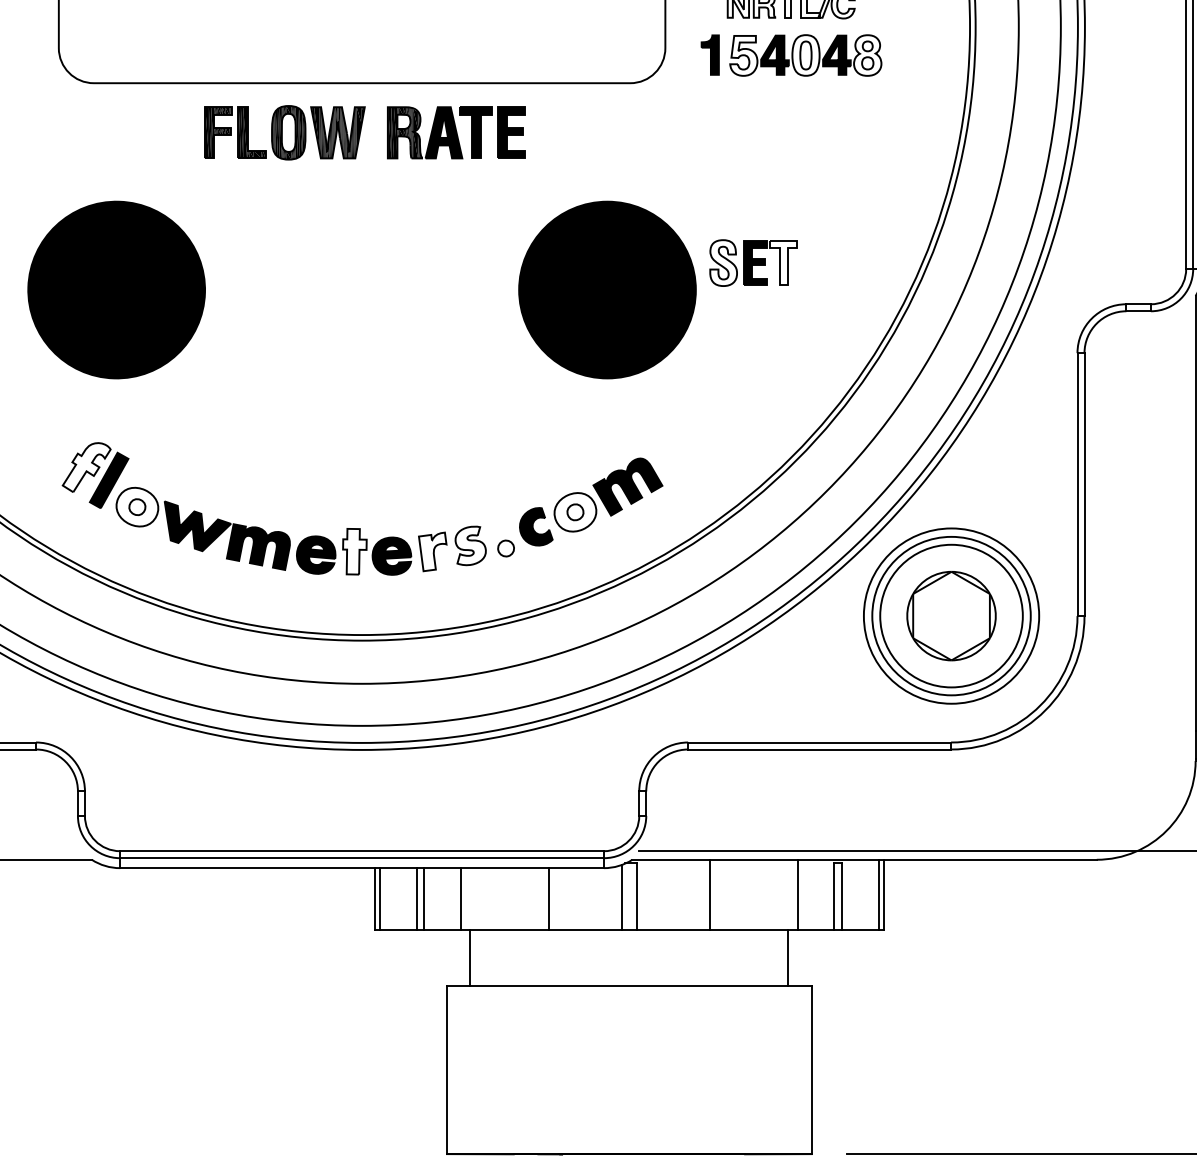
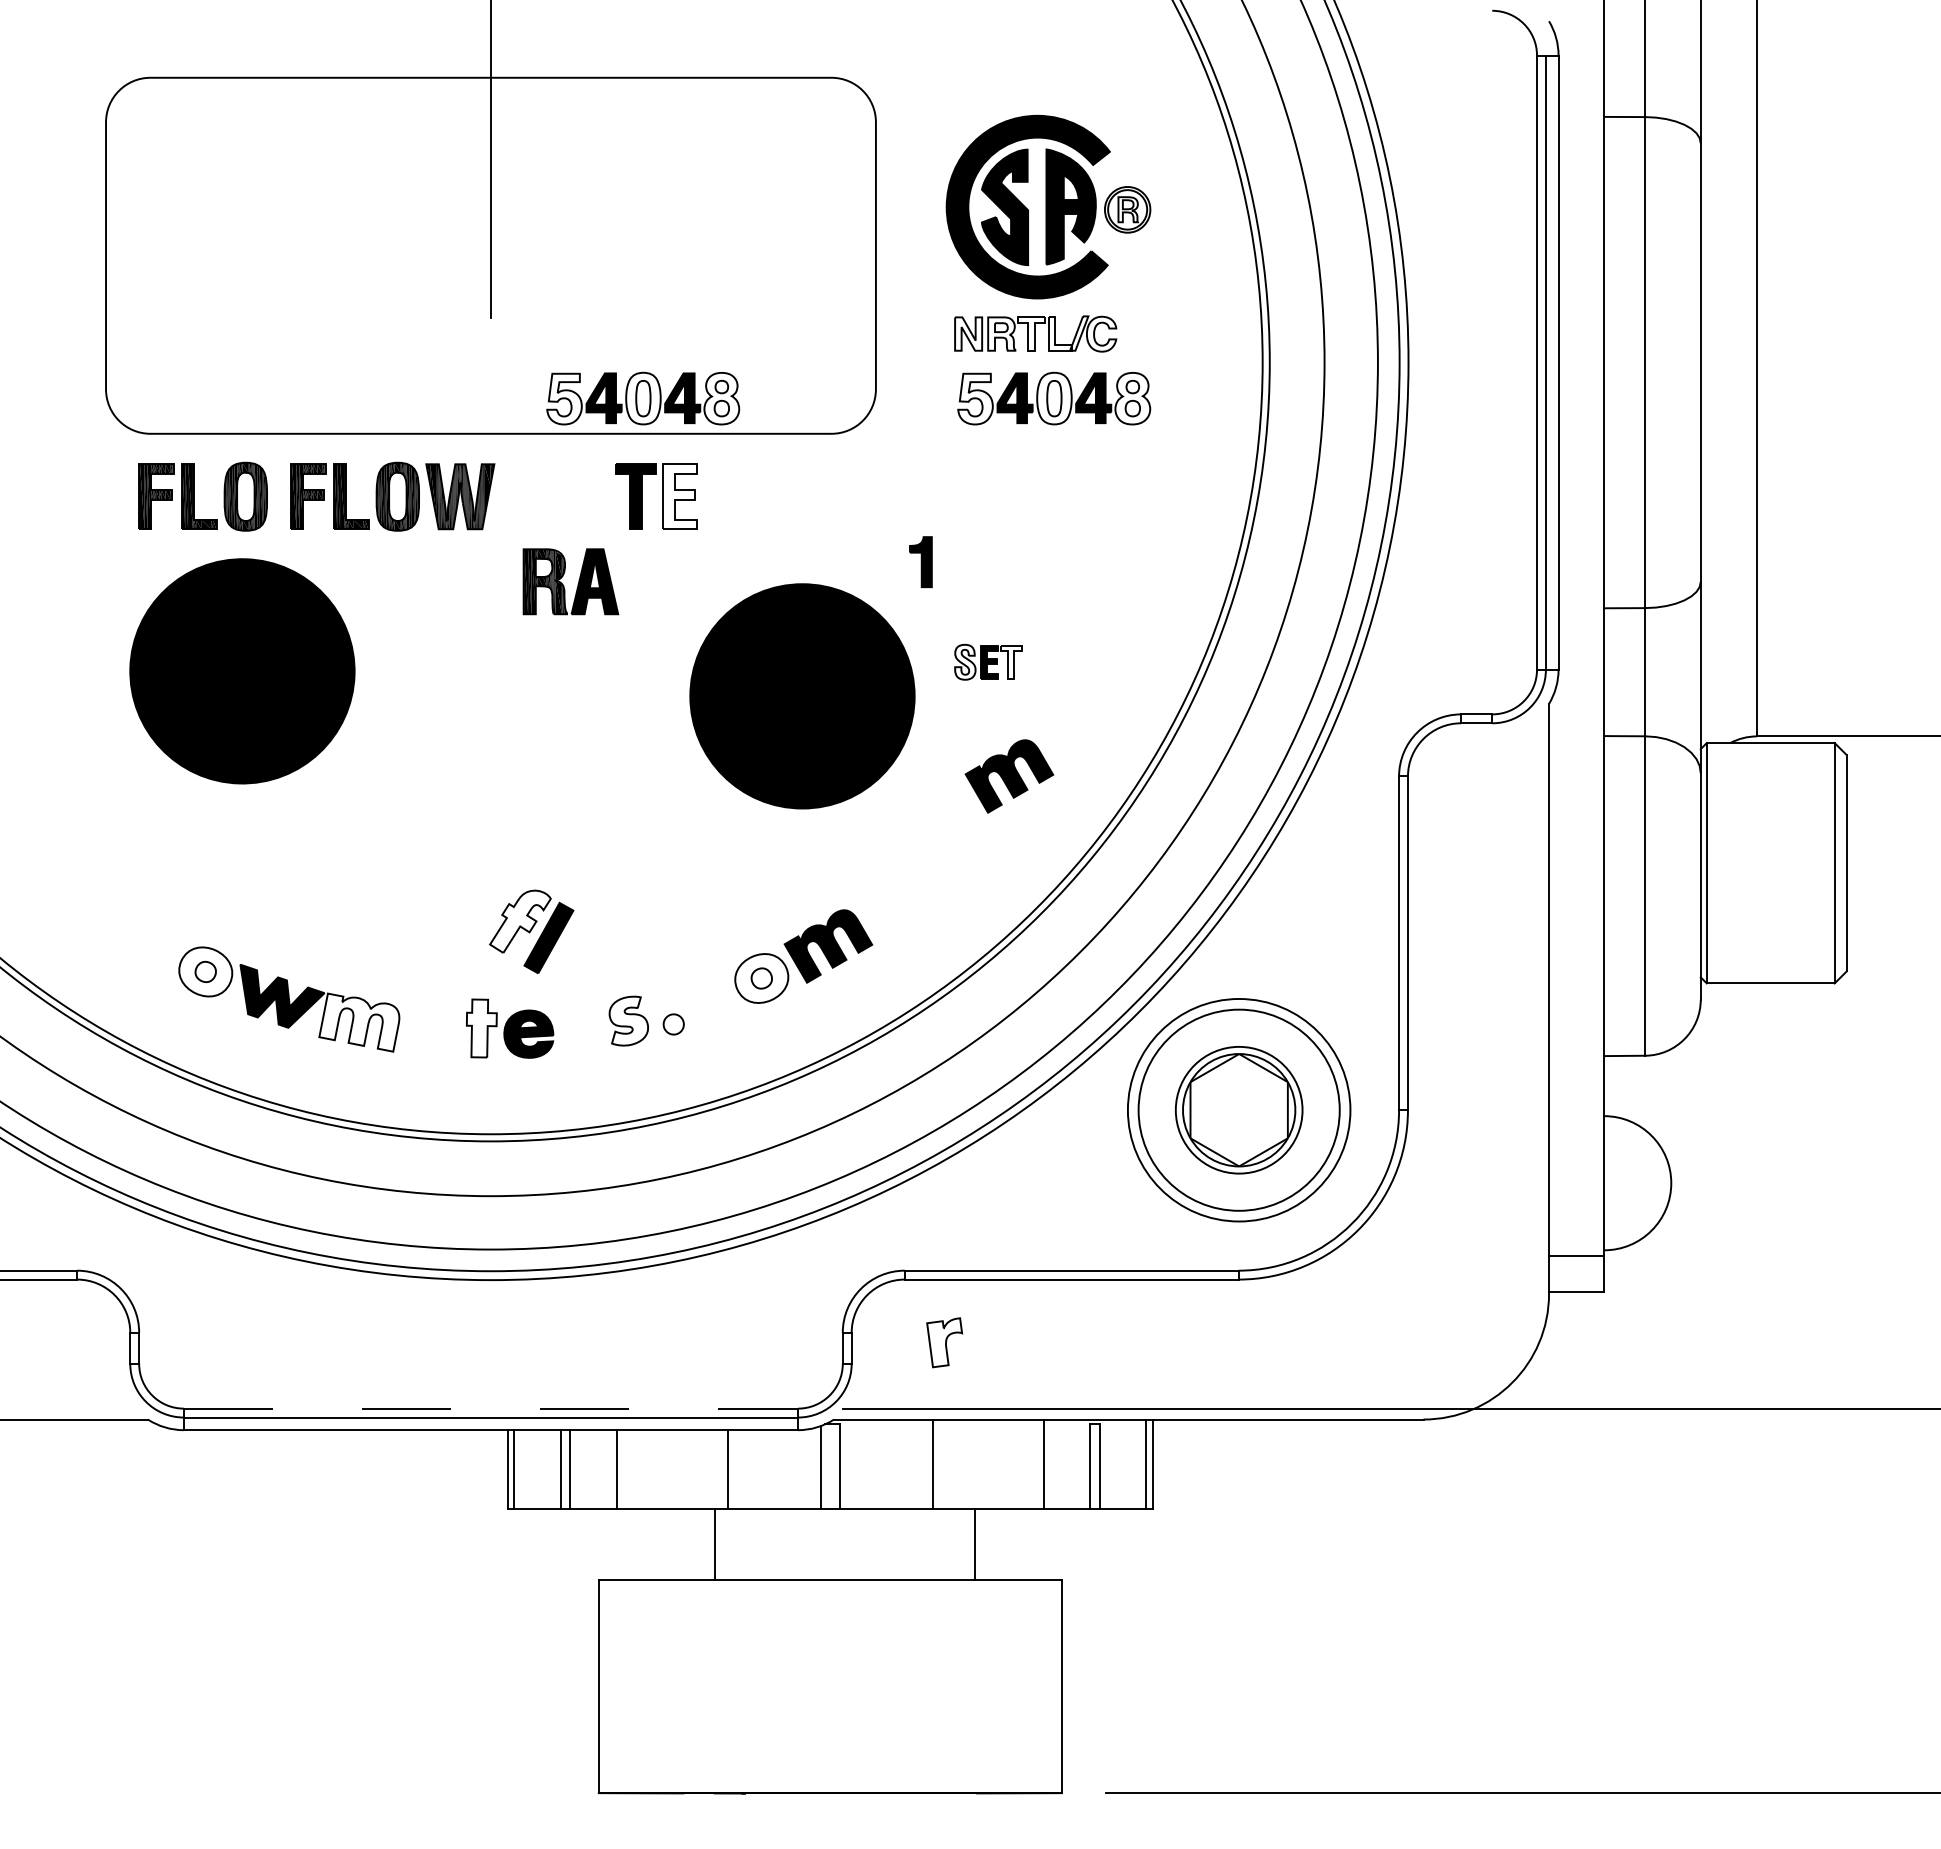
part: (482, 55) -> (643, 398), added
part: (709, 55) -> (920, 562), moved
part: (128, 132) -> (194, 496), added
fill: (511, 132) -> (680, 496), removed
part: (420, 135) -> (564, 585), moved
part: (754, 263) -> (988, 662), size x0.6
part: (116, 290) -> (242, 671), moved
part: (770, 353) -> (1009, 776), added
part: (95, 475) -> (531, 931), moved
part: (535, 526) -> (711, 996), removed
fill: (258, 546) -> (359, 1022), removed
part: (432, 551) -> (944, 1342), moved
part: (316, 554) -> (432, 1032), removed
circle: (951, 615) -> (1238, 1109), size x0.7
line: (362, 851) -> (491, 1408), solid -> dashed
line: (470, 957) -> (714, 1543), moved
line: (788, 957) -> (975, 1543), moved

